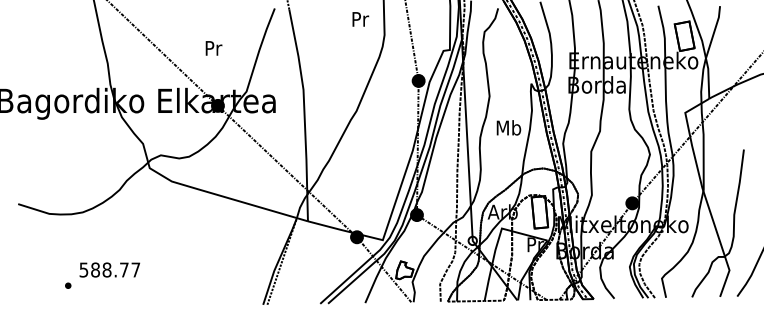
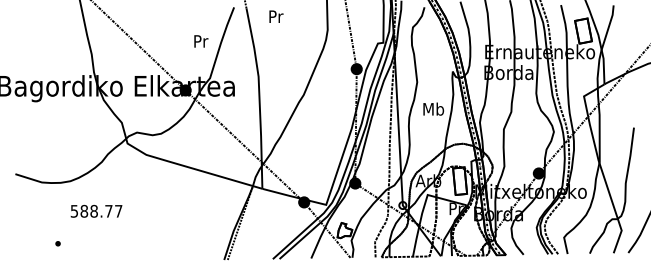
text: (360, 19) -> (276, 16), moved
text: (214, 48) -> (201, 41), moved
text: (109, 269) -> (96, 210), moved

